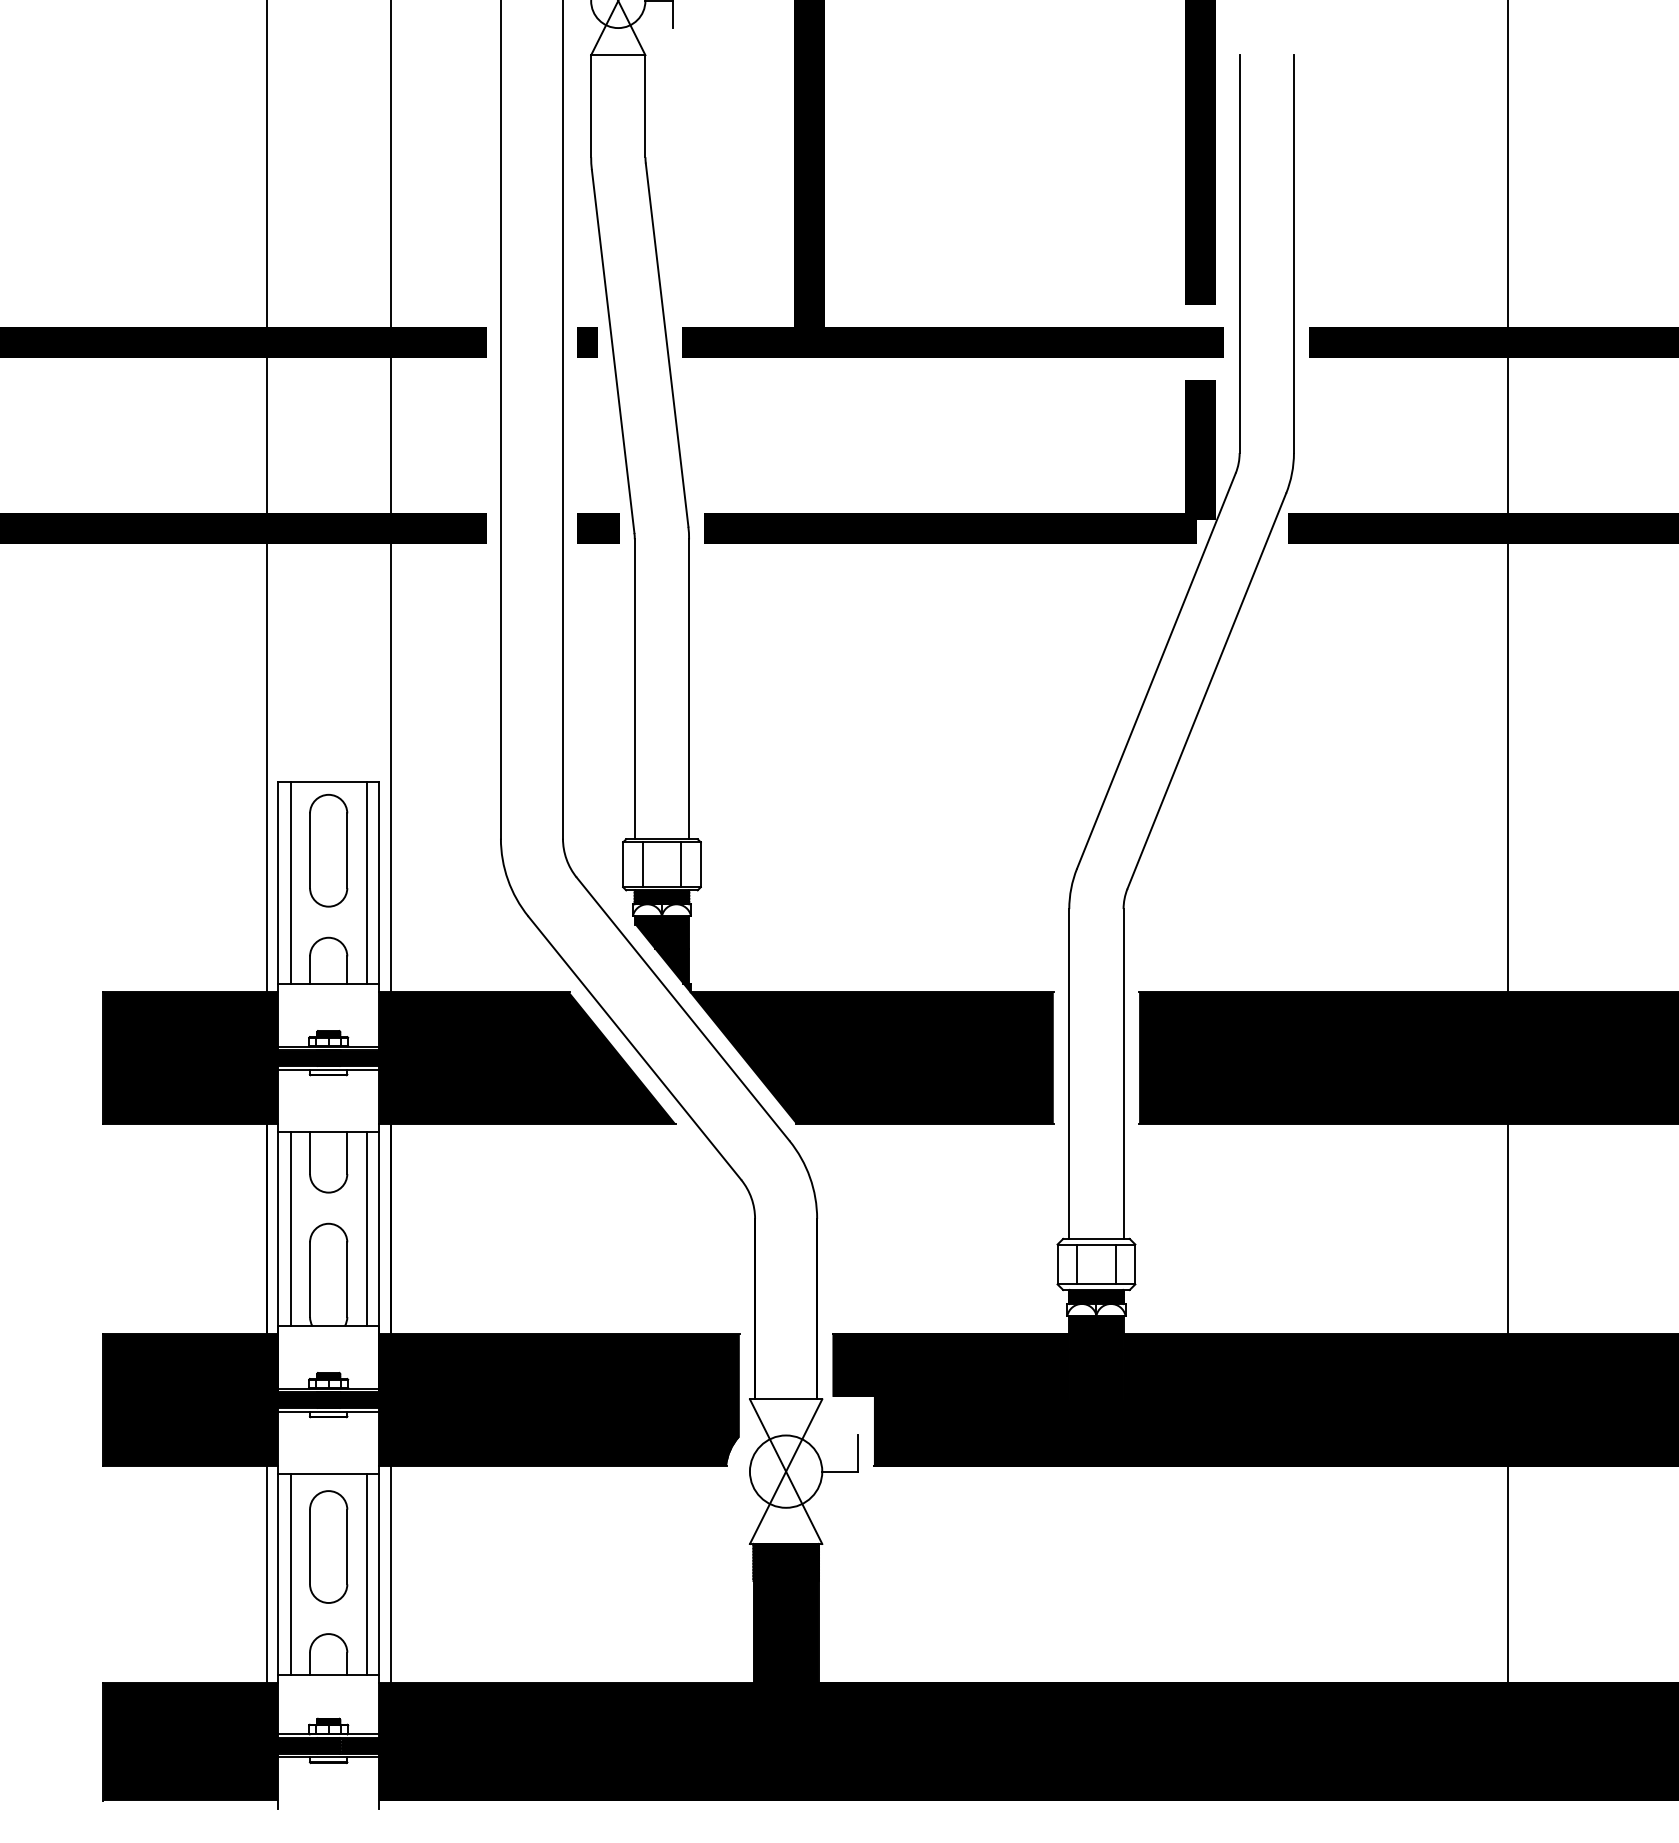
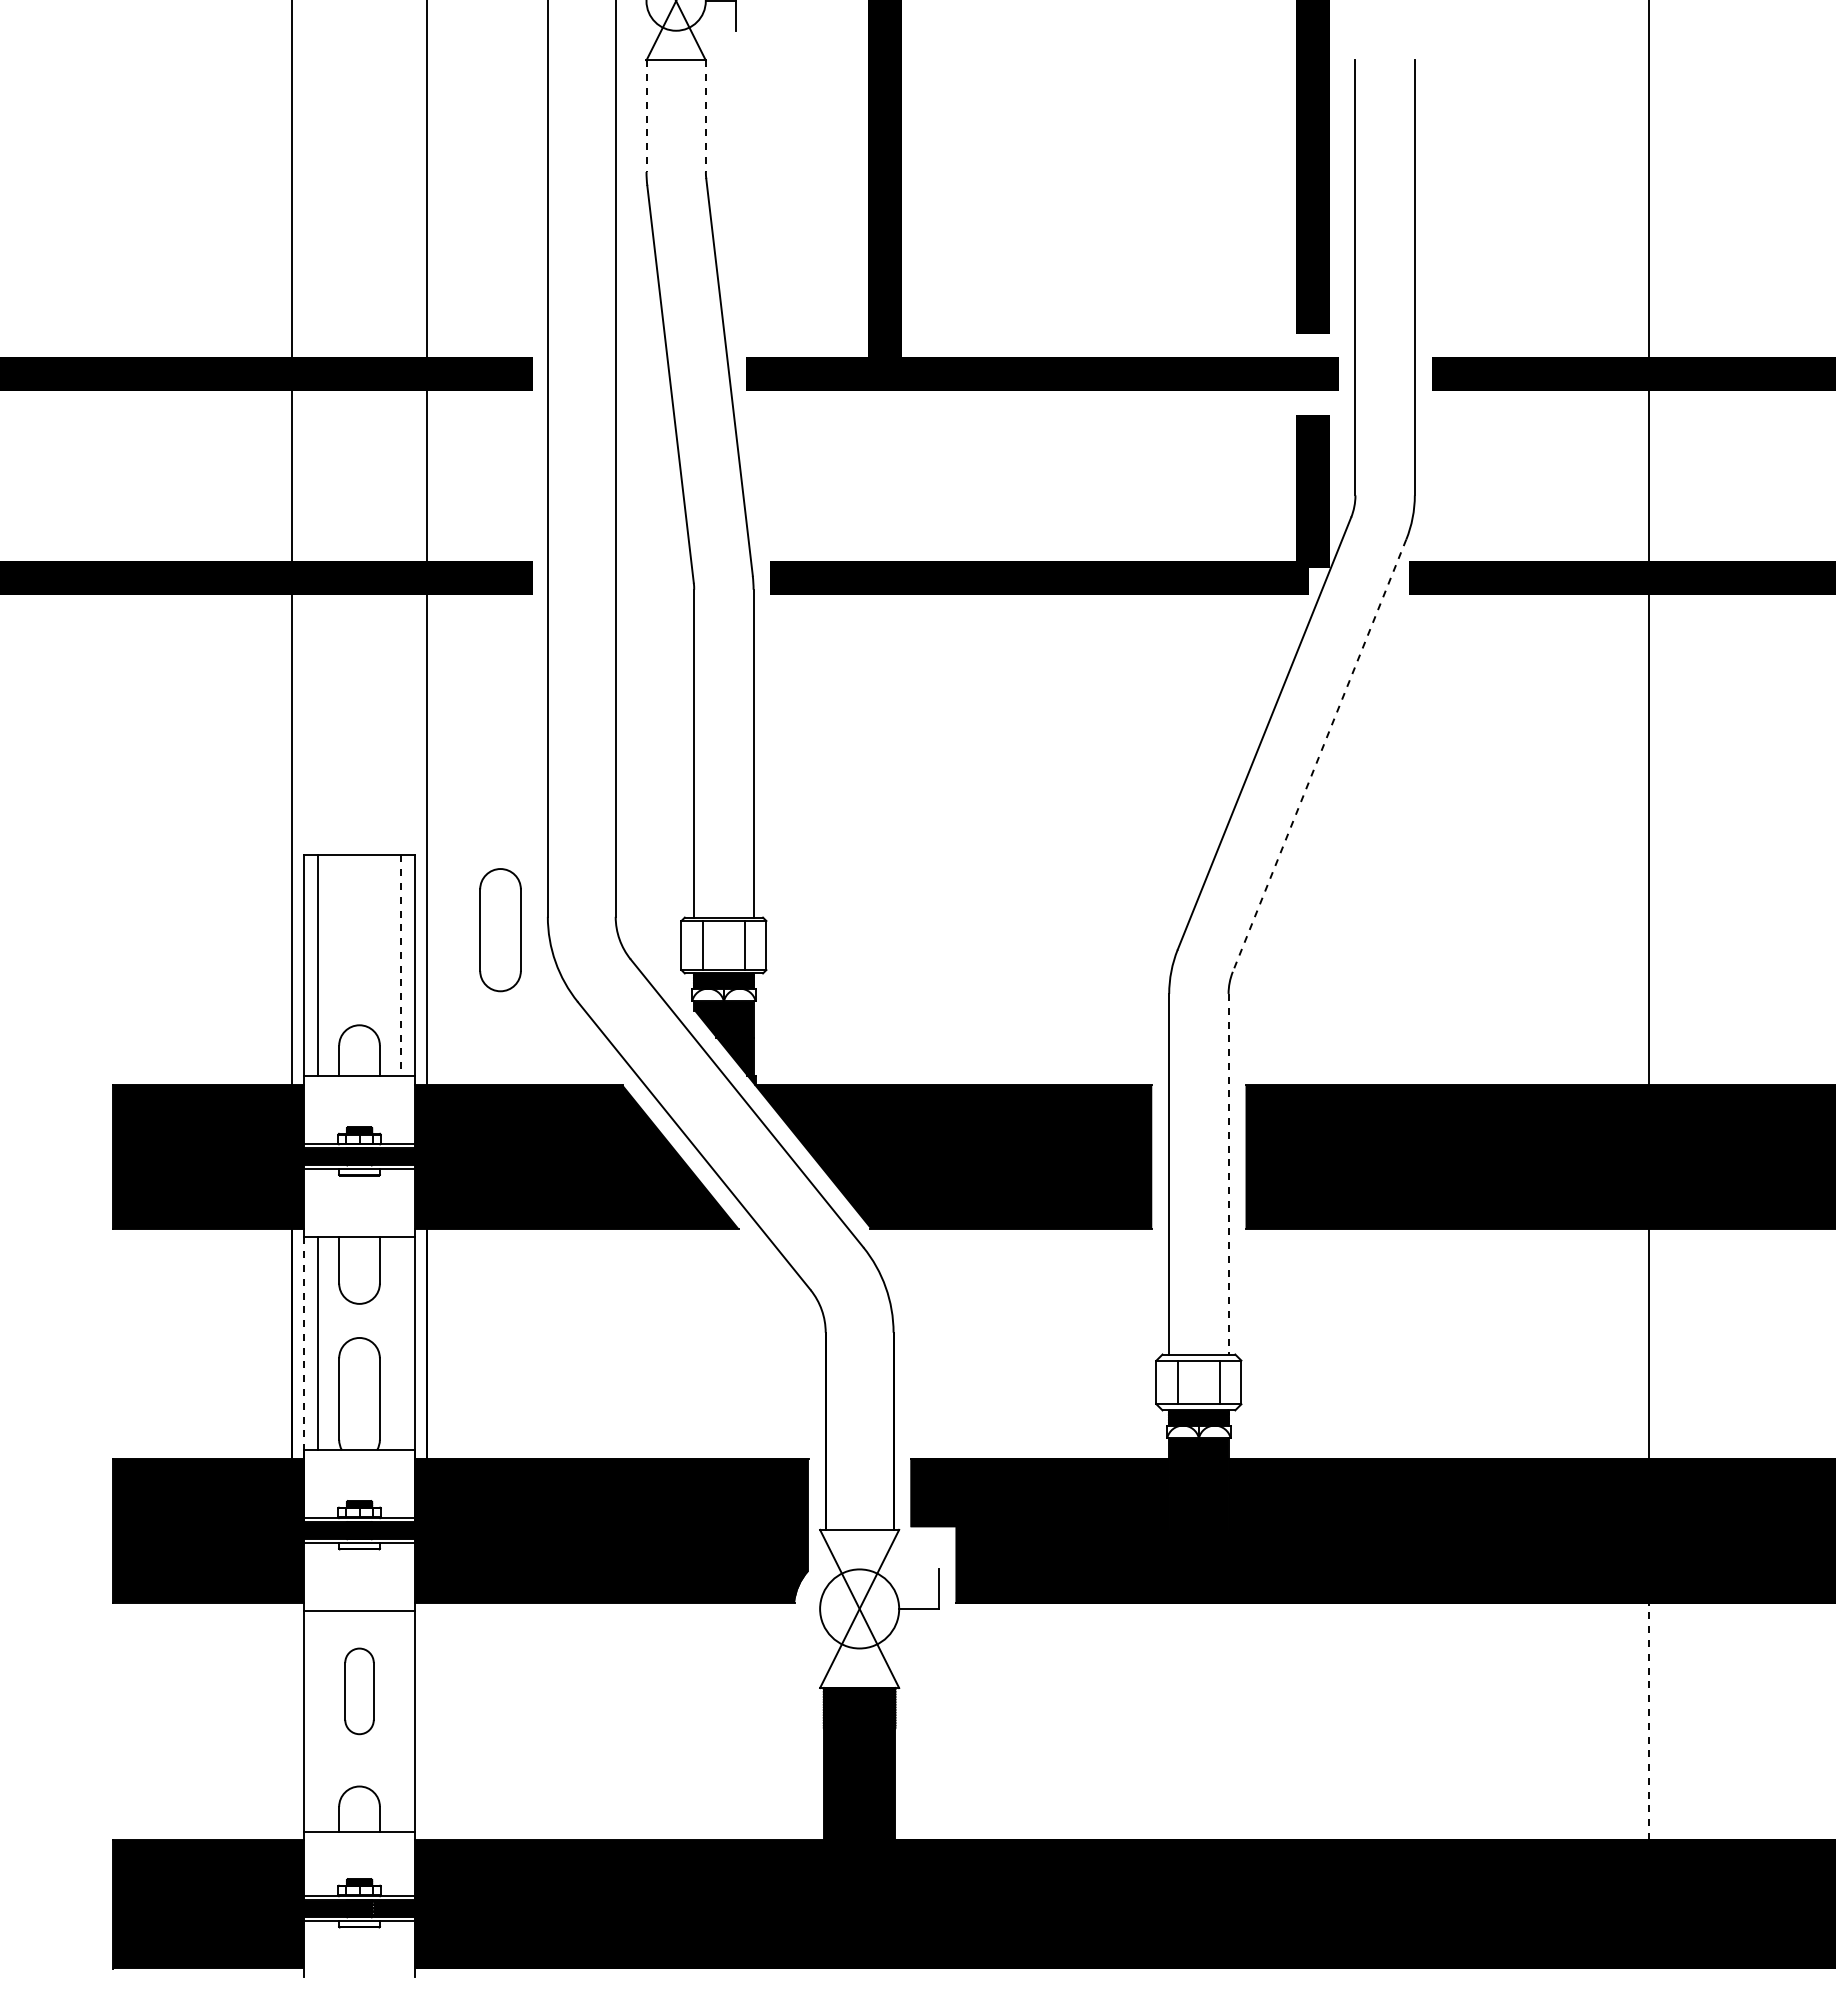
line: (591, 106) -> (646, 116), solid -> dashed
line: (645, 106) -> (705, 116), solid -> dashed
line: (587, 341) -> (642, 373), removed
line: (598, 528) -> (654, 577), removed
line: (1206, 690) -> (1319, 755), solid -> dashed
part: (328, 851) -> (500, 930), moved
line: (367, 883) -> (401, 966), solid -> dashed
line: (1123, 1074) -> (1228, 1174), solid -> dashed
line: (367, 1228) -> (401, 1343), removed
line: (278, 1229) -> (304, 1344), solid -> dashed
part: (328, 1547) -> (359, 1691), size x0.7
line: (266, 1574) -> (291, 1721), removed
line: (290, 1574) -> (317, 1721), removed
line: (367, 1574) -> (401, 1721), removed
line: (390, 1574) -> (427, 1721), removed
line: (1507, 1574) -> (1648, 1721), solid -> dashed

